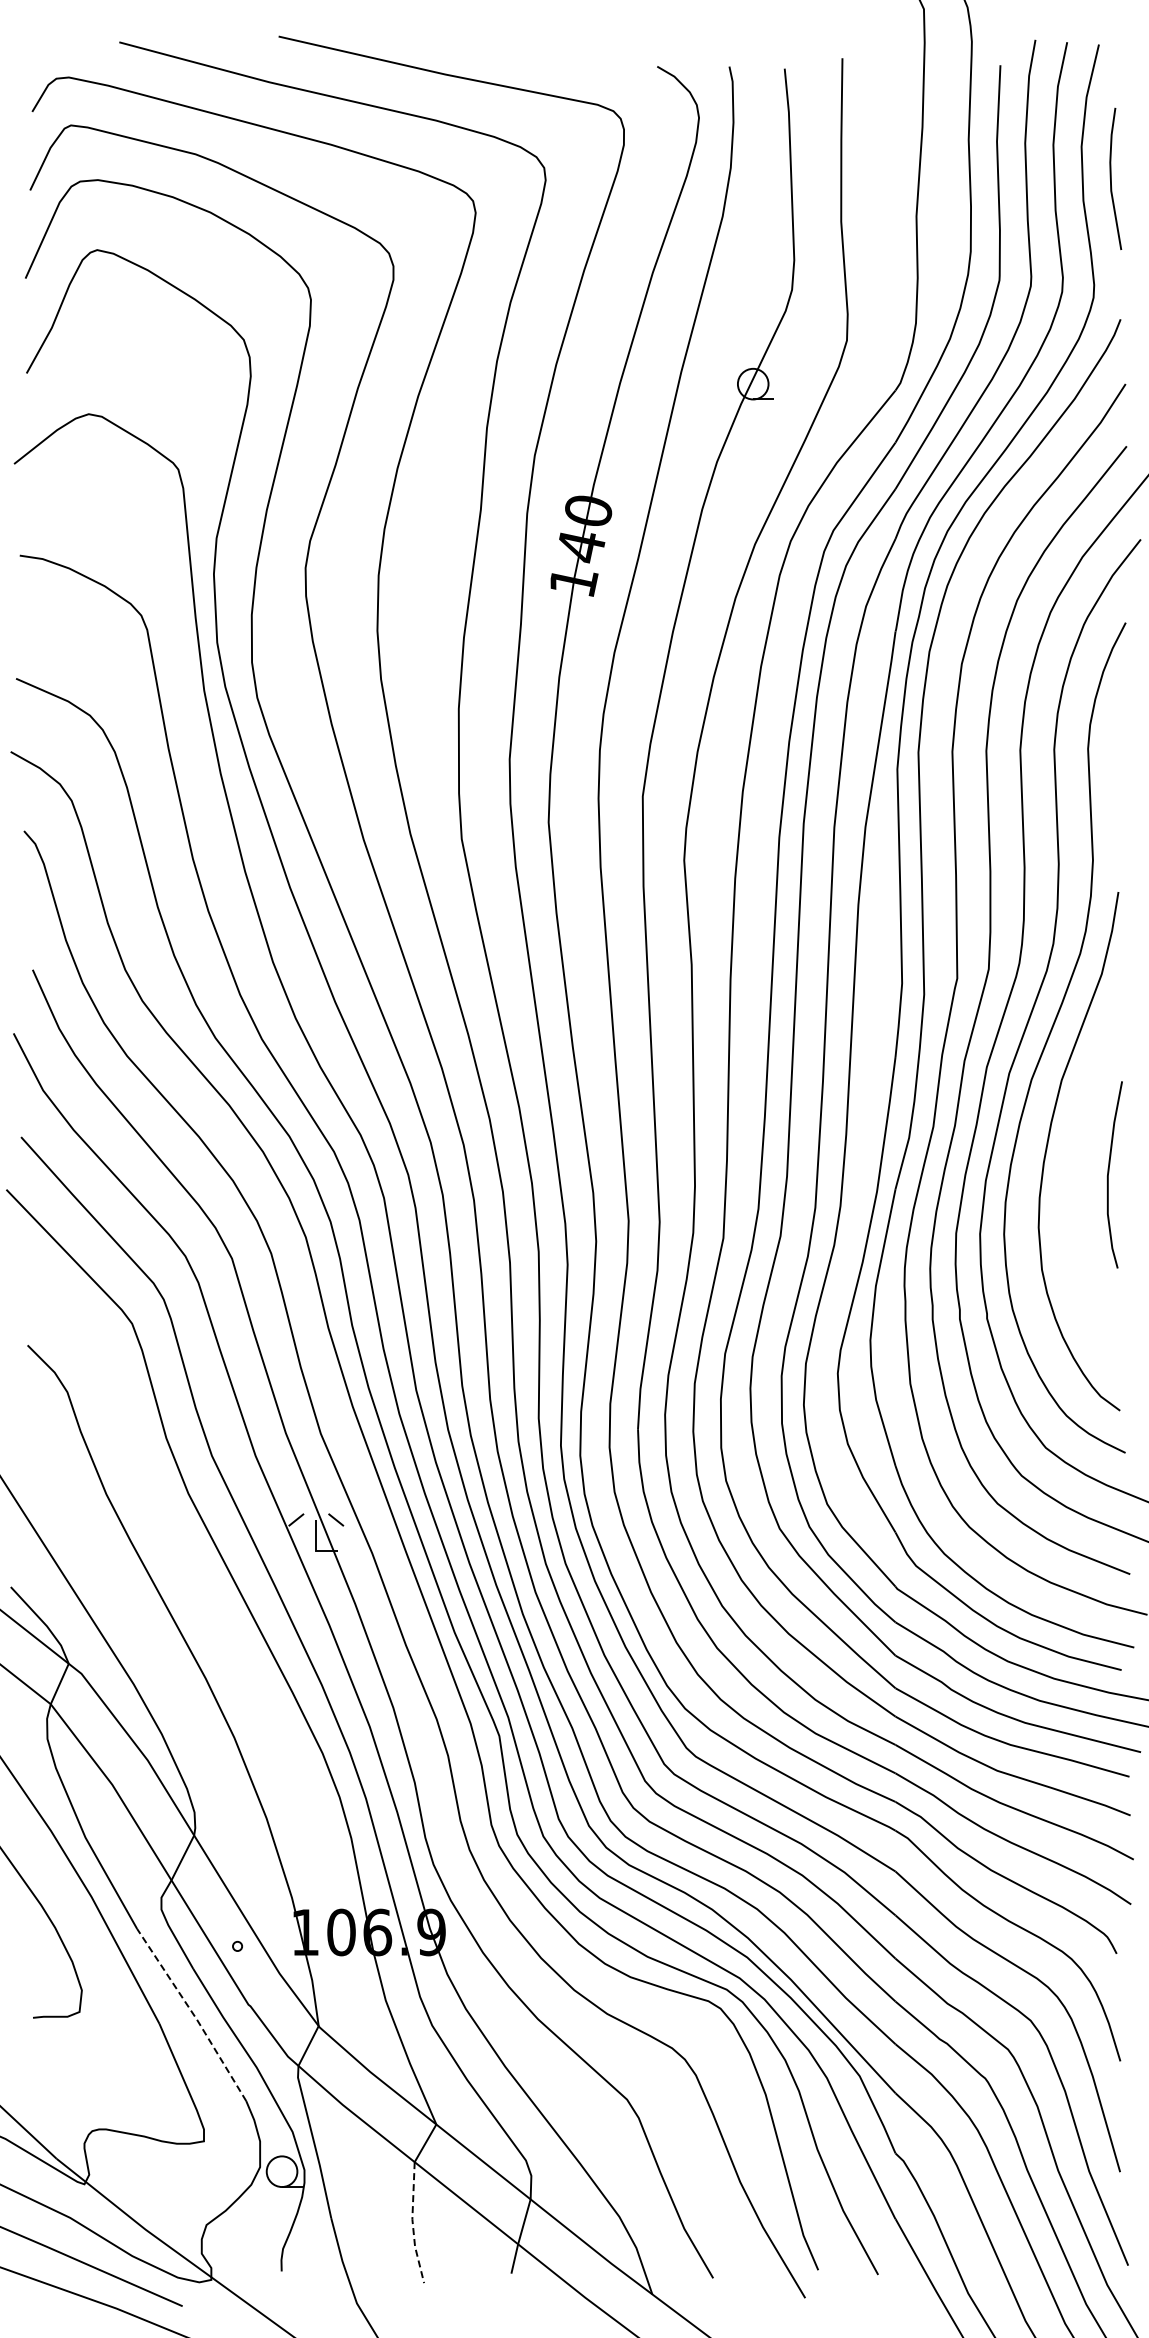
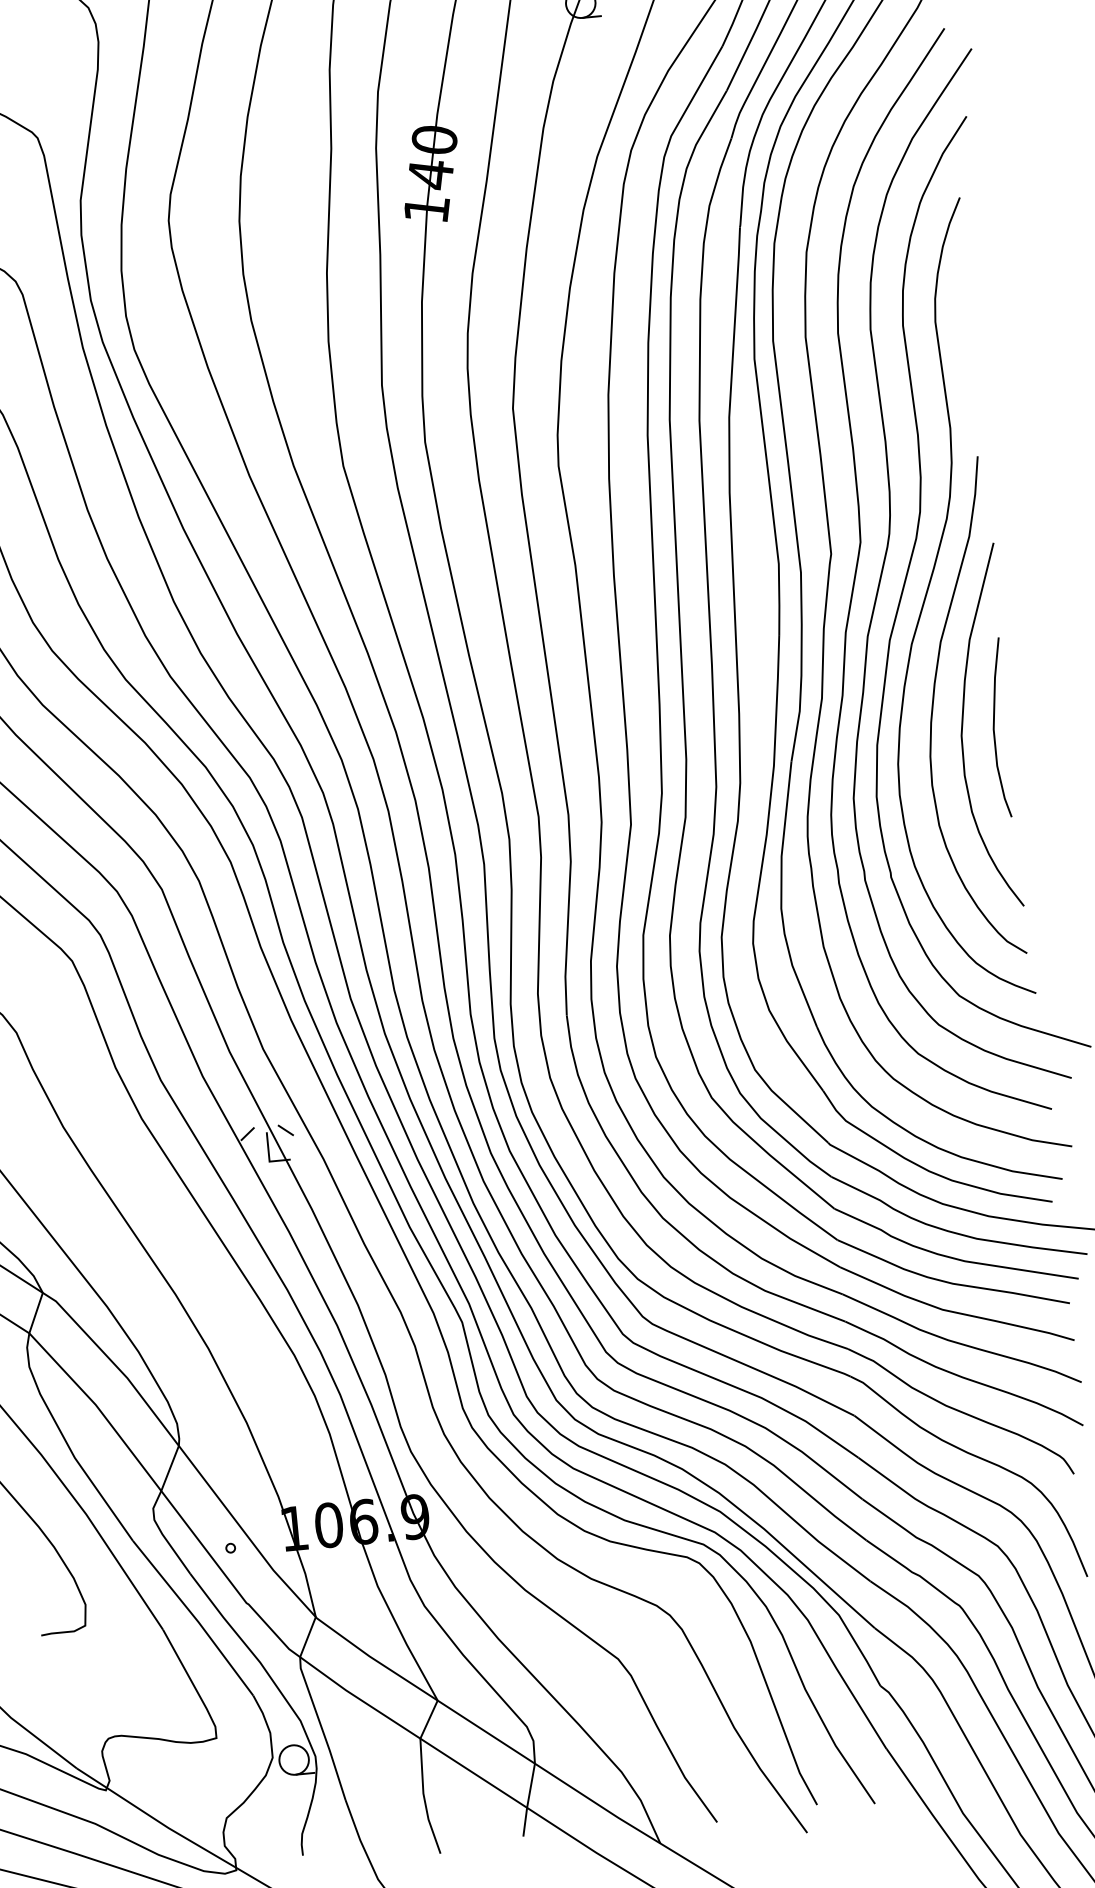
curve: (1077, 1165) -> (963, 722), added
line: (193, 2014) -> (194, 1617), dashed -> solid
line: (412, 2223) -> (423, 1797), dashed -> solid

